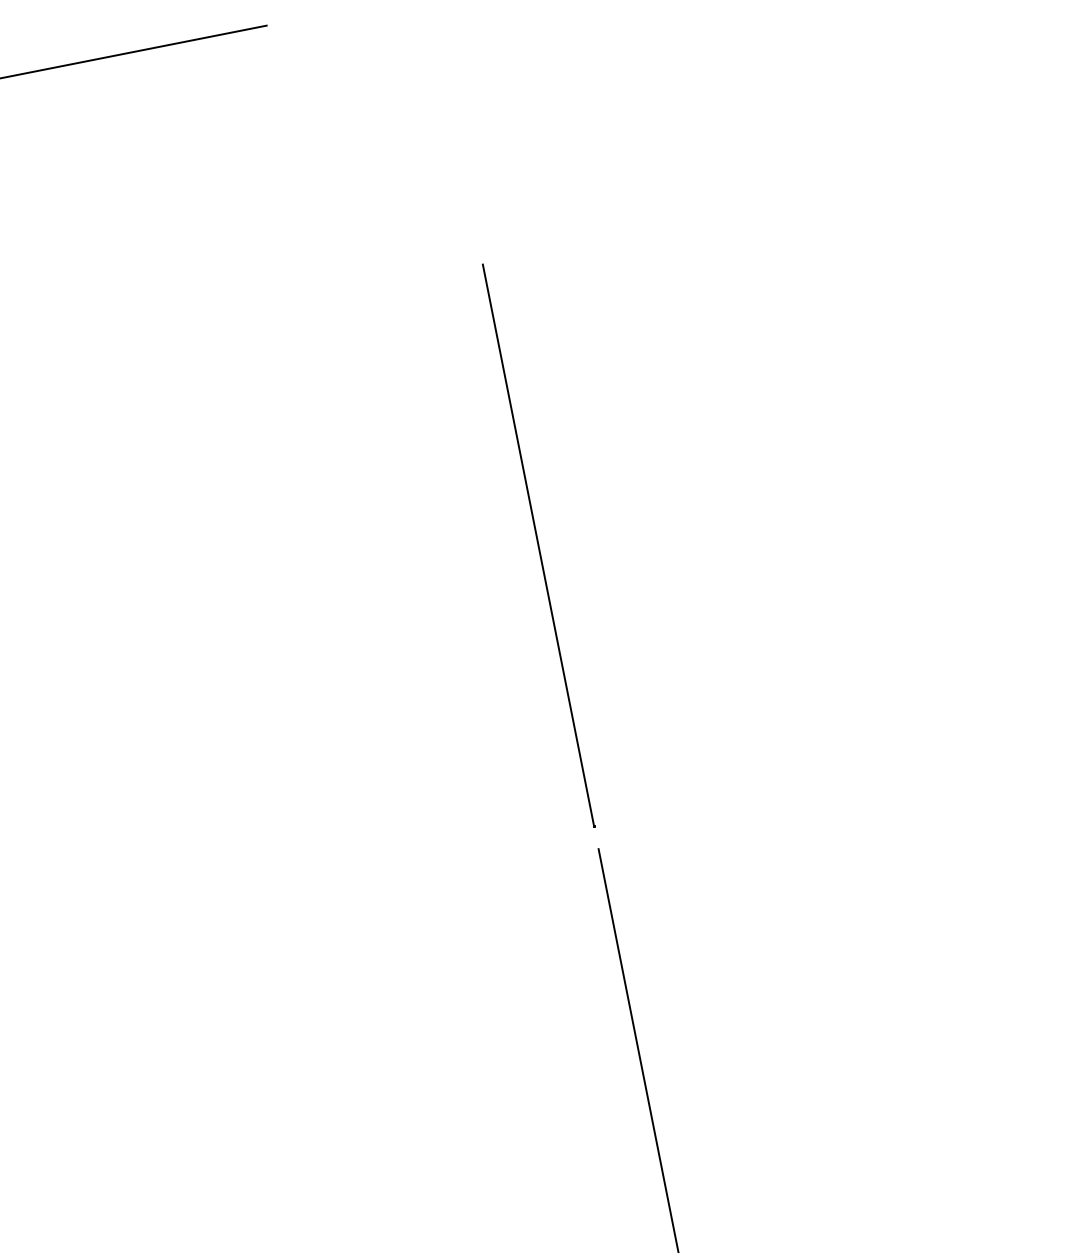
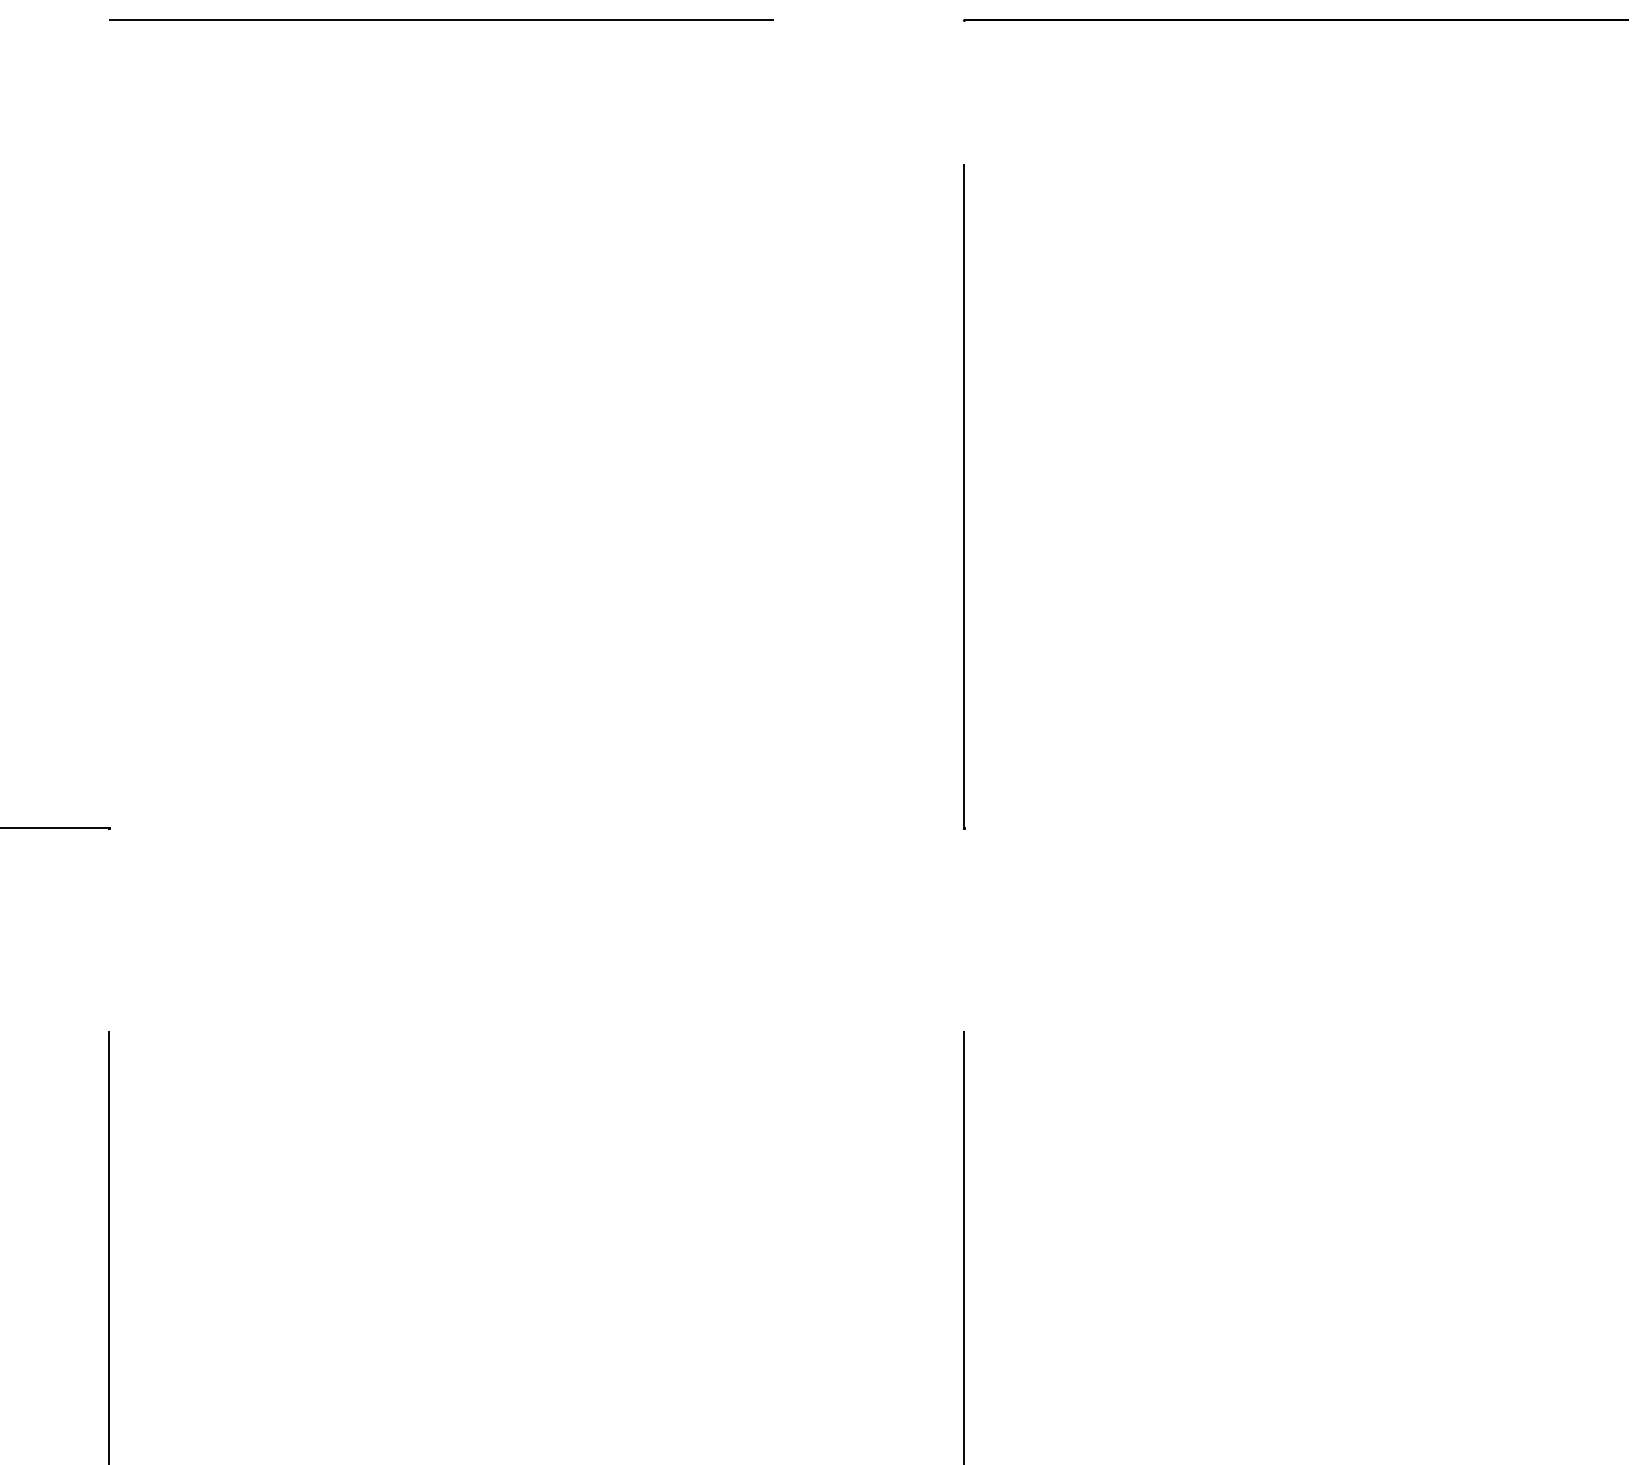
line: (538, 545) -> (964, 496), moved

